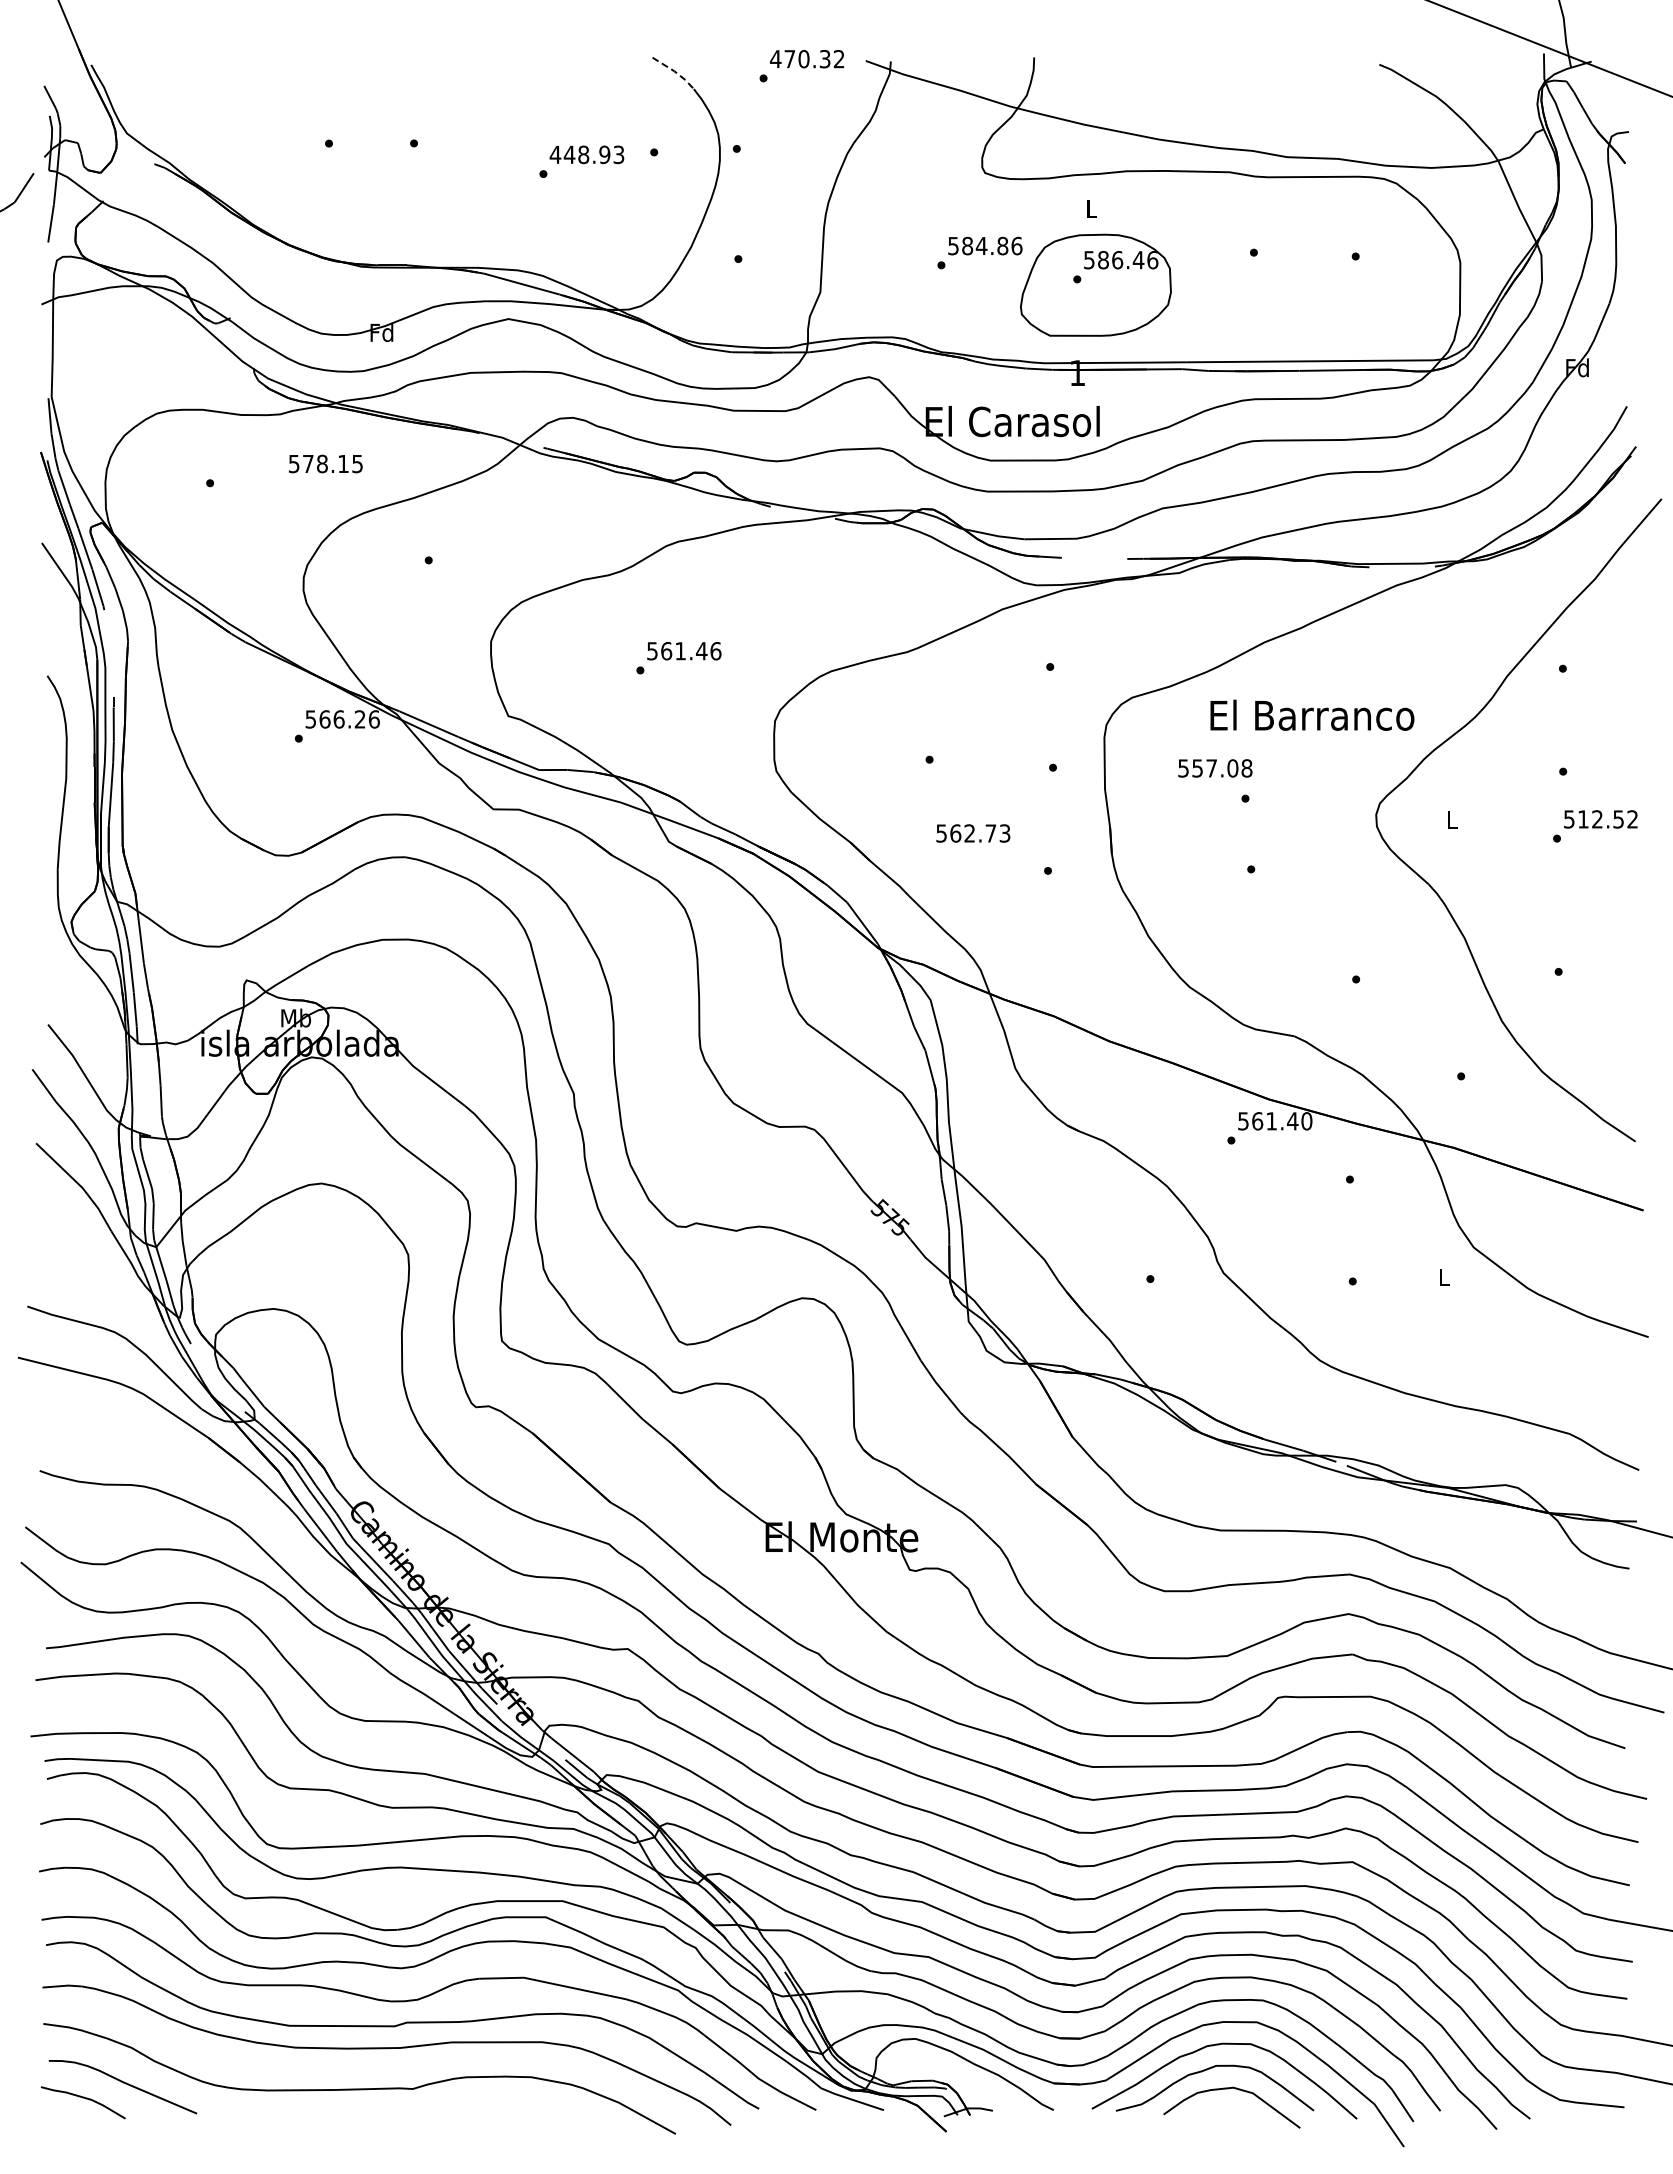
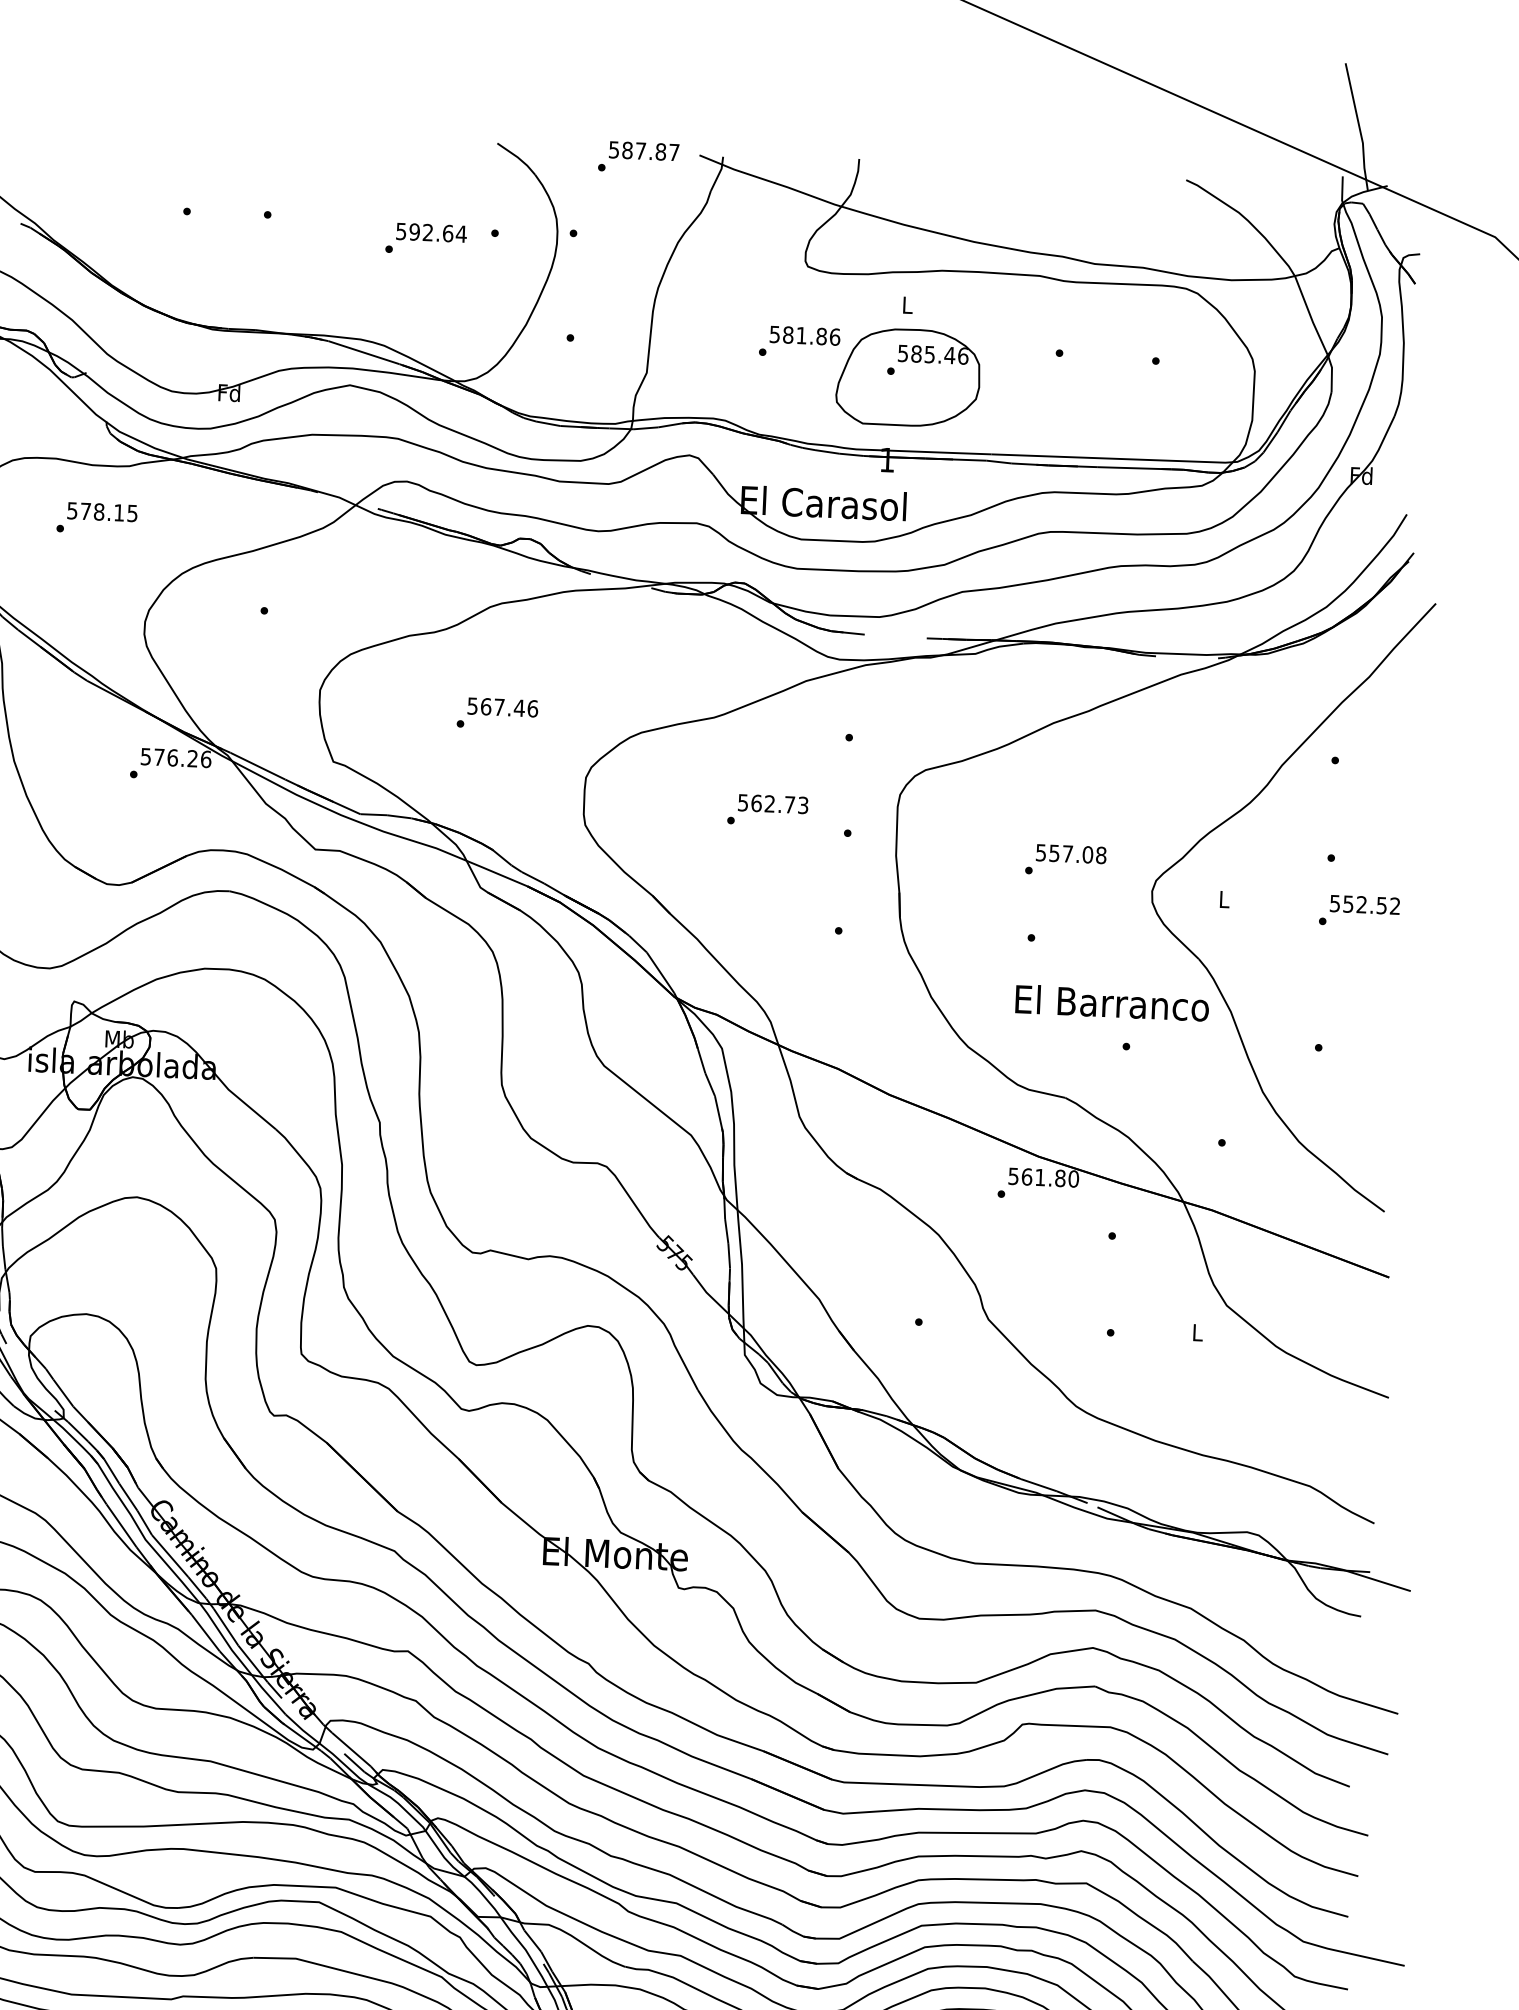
text: (807, 58) -> (644, 150), 470.32 -> 587.87
line: (675, 71) -> (518, 157), dashed -> solid
text: (586, 154) -> (430, 232), 448.93 -> 592.64
text: (981, 245) -> (801, 335), 584.86 -> 581.86
text: (1117, 260) -> (929, 354), 586.46 -> 585.46
text: (325, 463) -> (102, 511), moved
text: (680, 651) -> (499, 707), 561.46 -> 567.46
text: (1312, 714) -> (1112, 1002), moved
text: (324, 719) -> (158, 757), 566.26 -> 576.26
text: (1215, 768) -> (1071, 854), moved
text: (1583, 819) -> (1348, 904), 512.52 -> 552.52
text: (973, 833) -> (773, 804), moved
text: (1292, 1121) -> (1060, 1178), 561.40 -> 561.80

